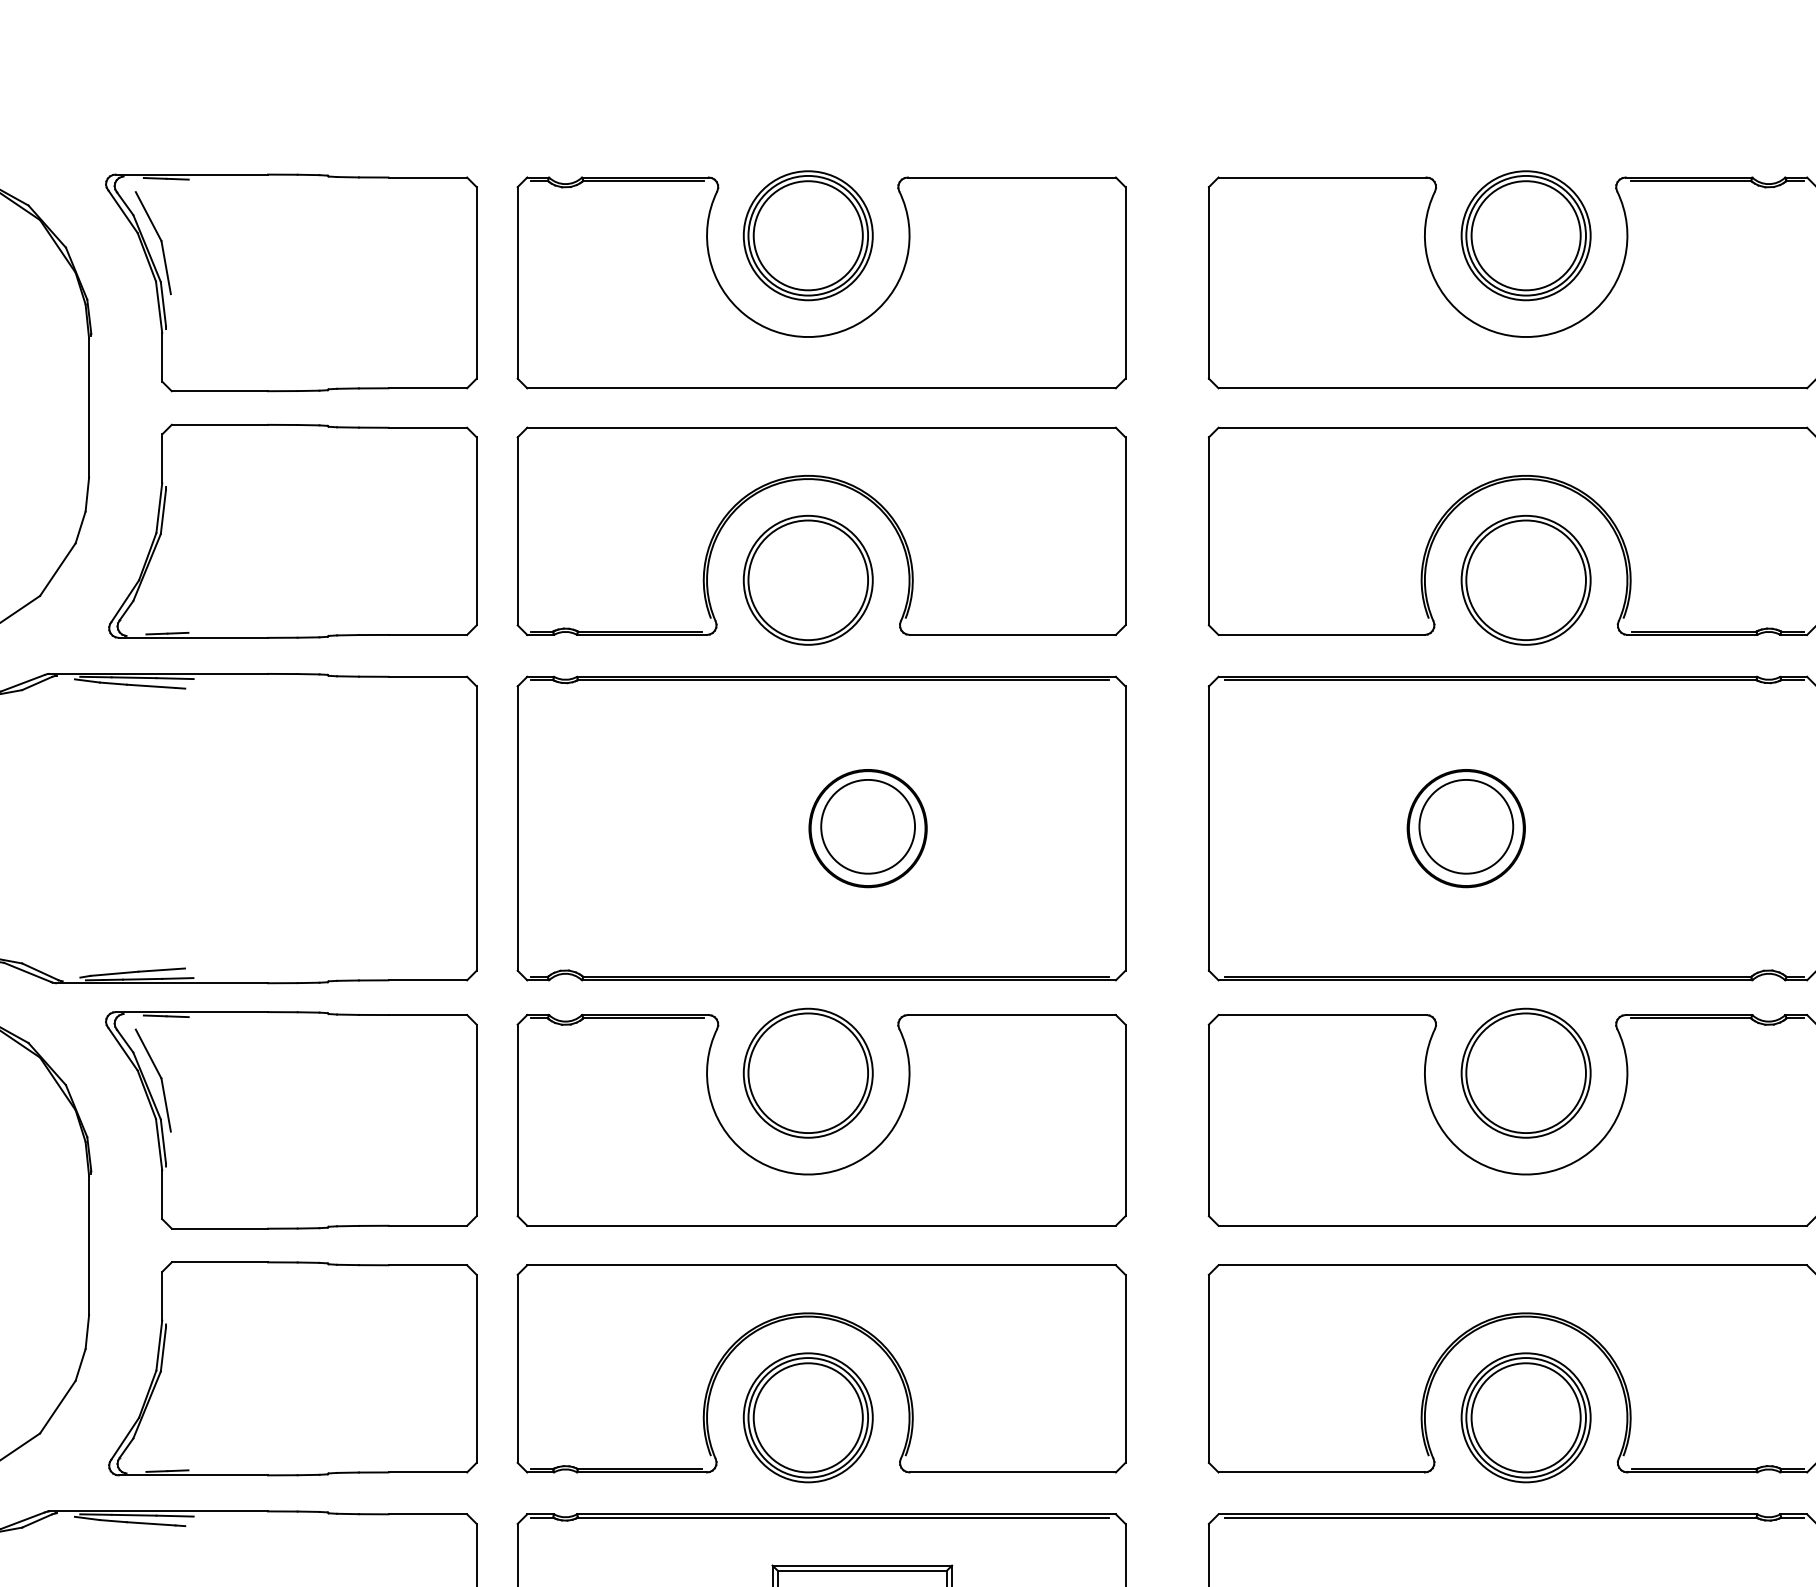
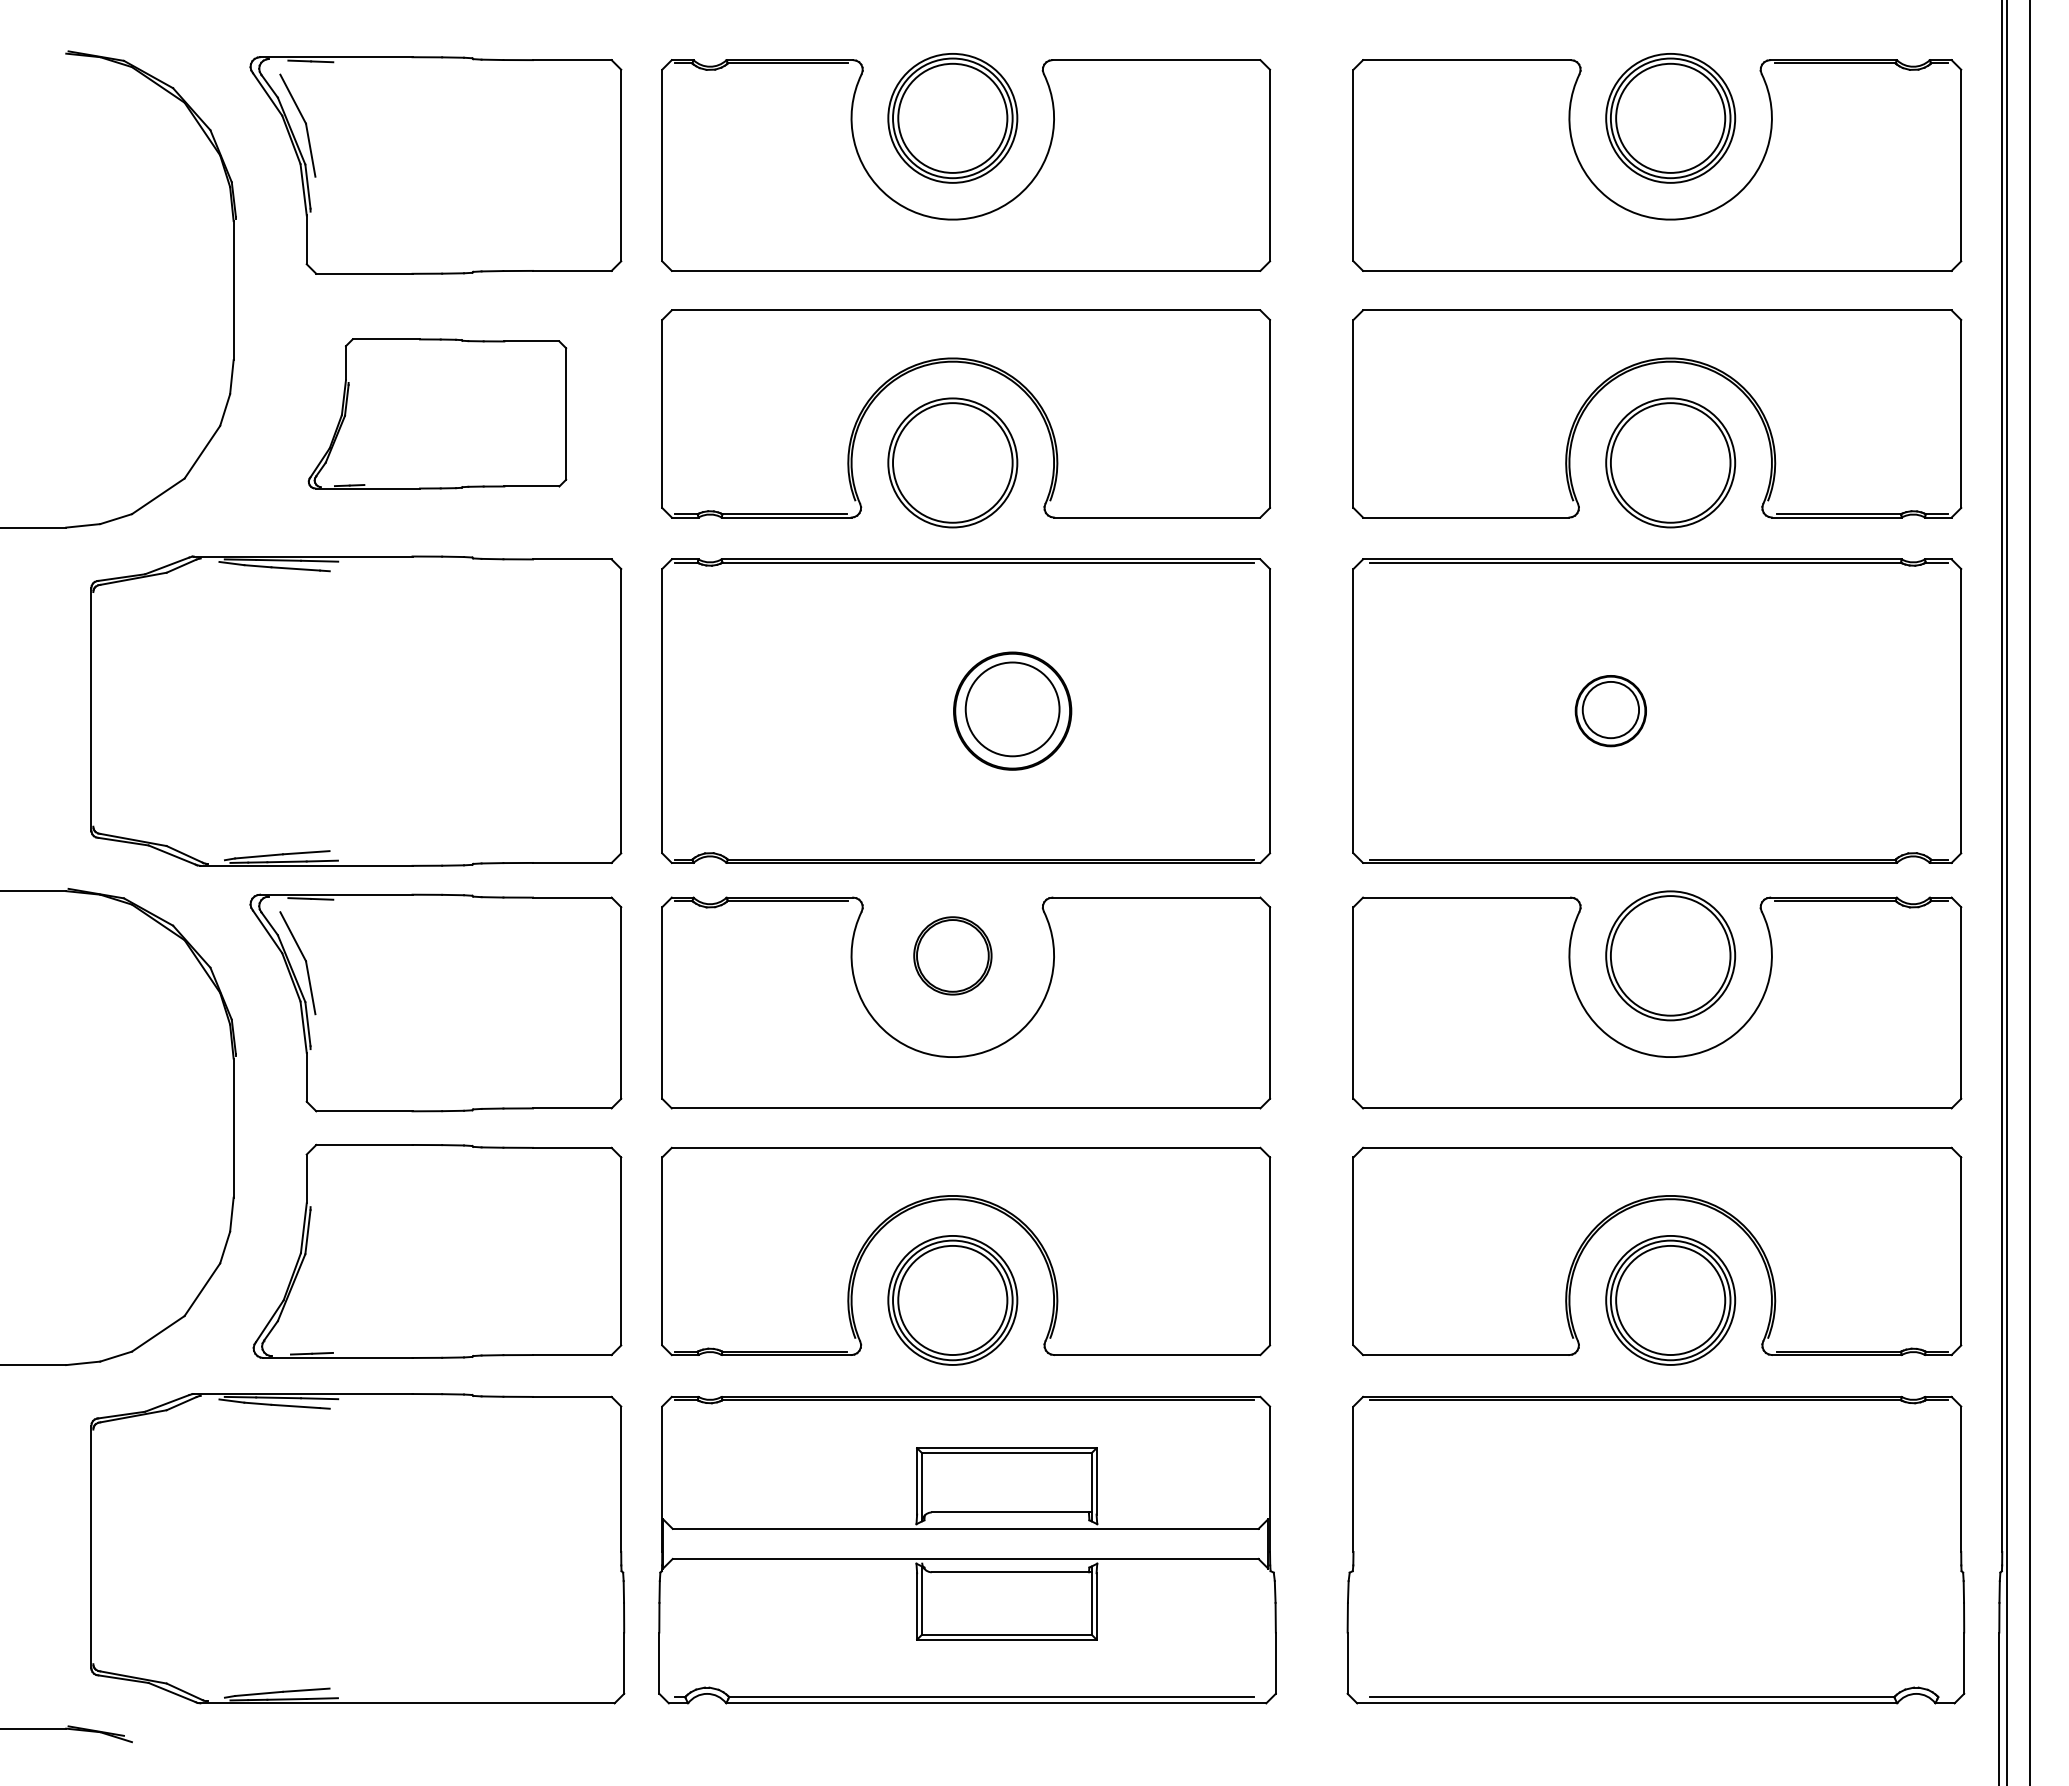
part: (292, 530) -> (437, 413), size x0.7
part: (1465, 827) -> (1610, 710), size x0.6
part: (807, 1072) -> (952, 955), size x0.6

